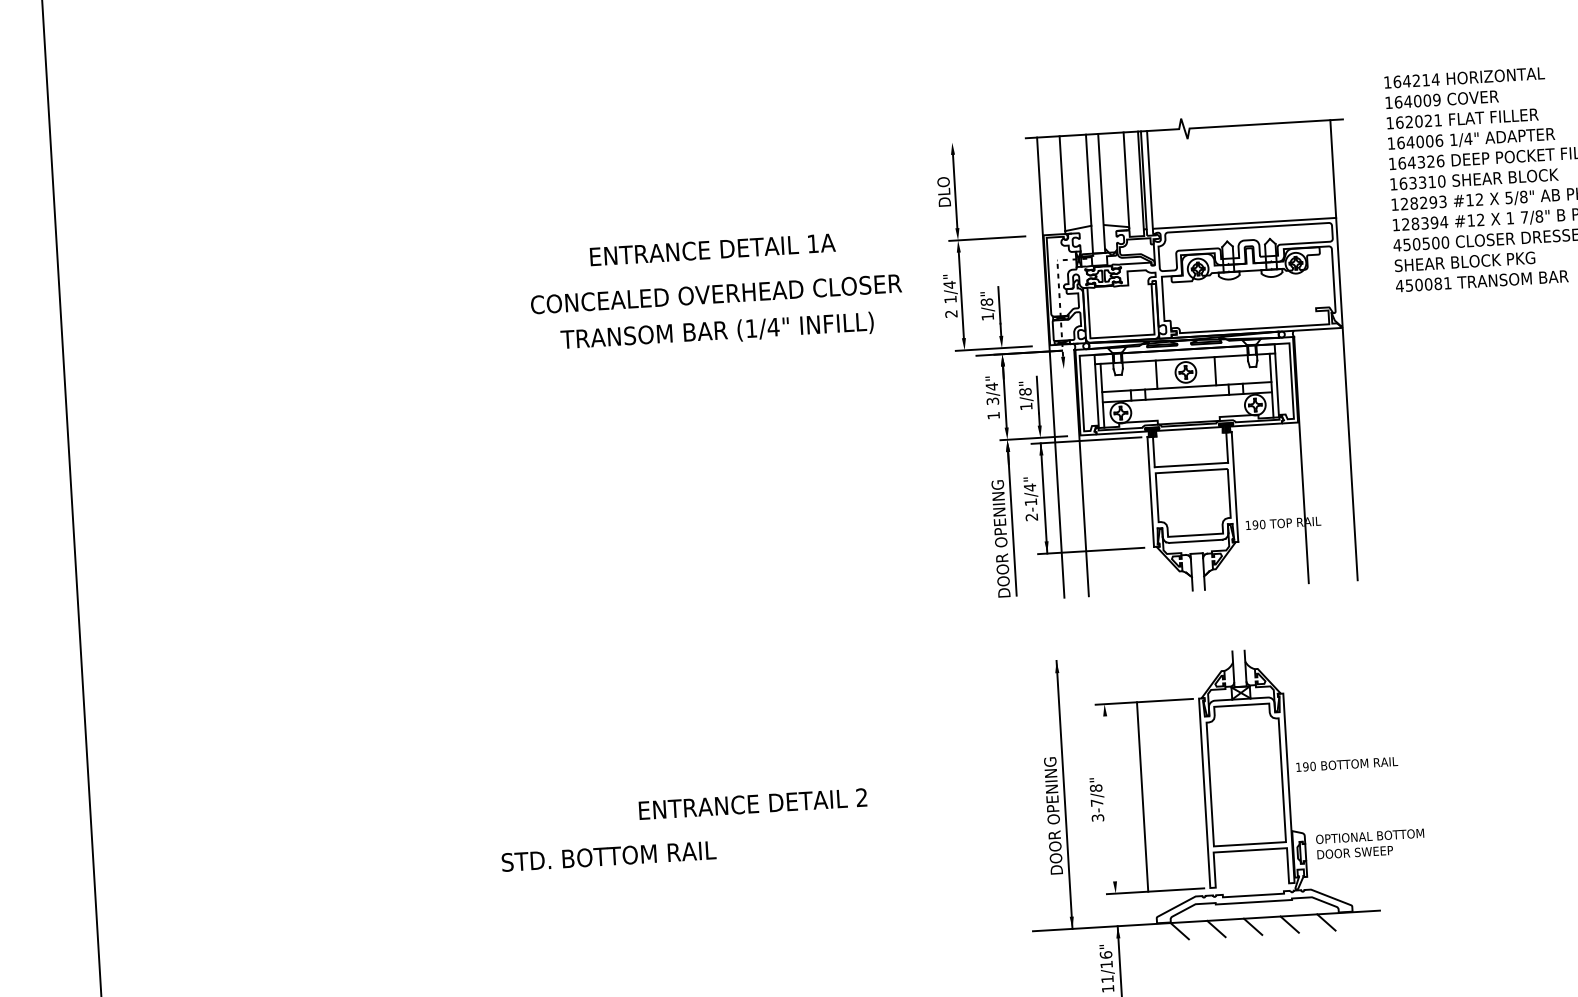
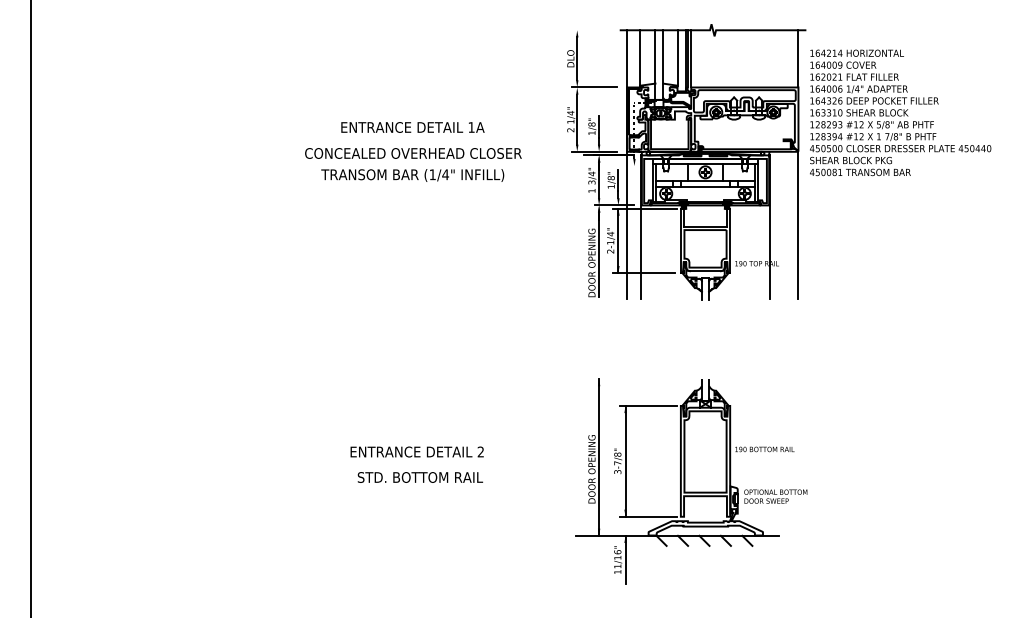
part: (1152, 357) -> (686, 162), moved
line: (1142, 795) -> (625, 460), moved
text: (607, 856) -> (419, 477), moved

